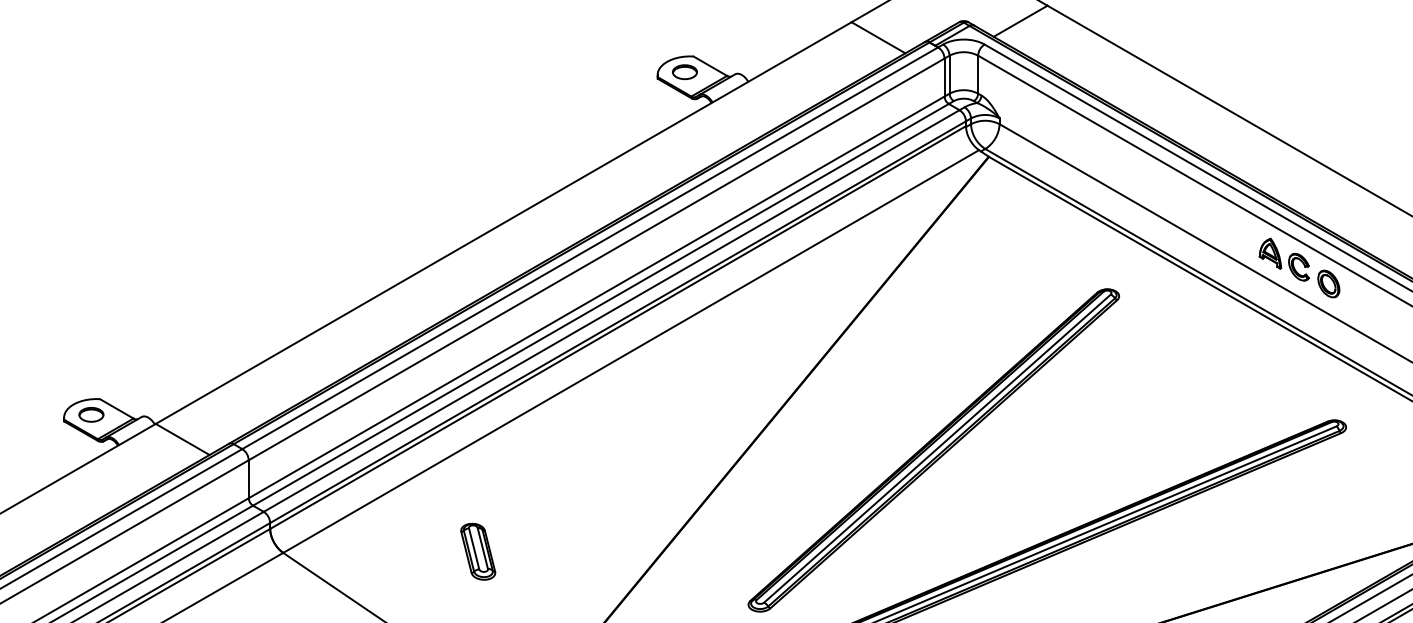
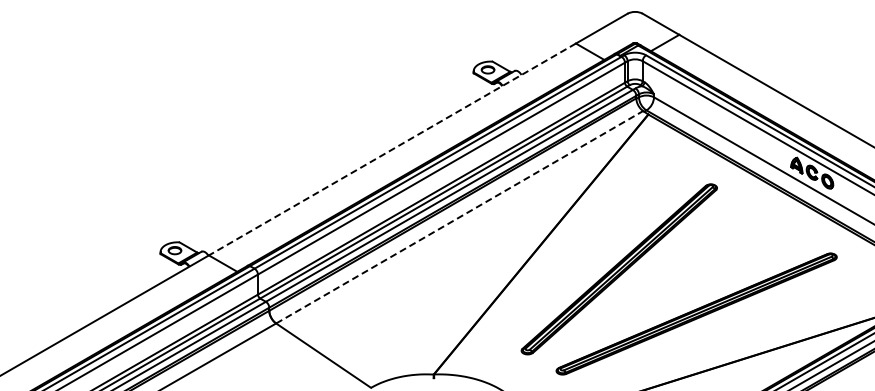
line: (503, 223) -> (392, 149), solid -> dashed
line: (632, 352) -> (460, 217), solid -> dashed
part: (477, 551) -> (378, 322), removed

